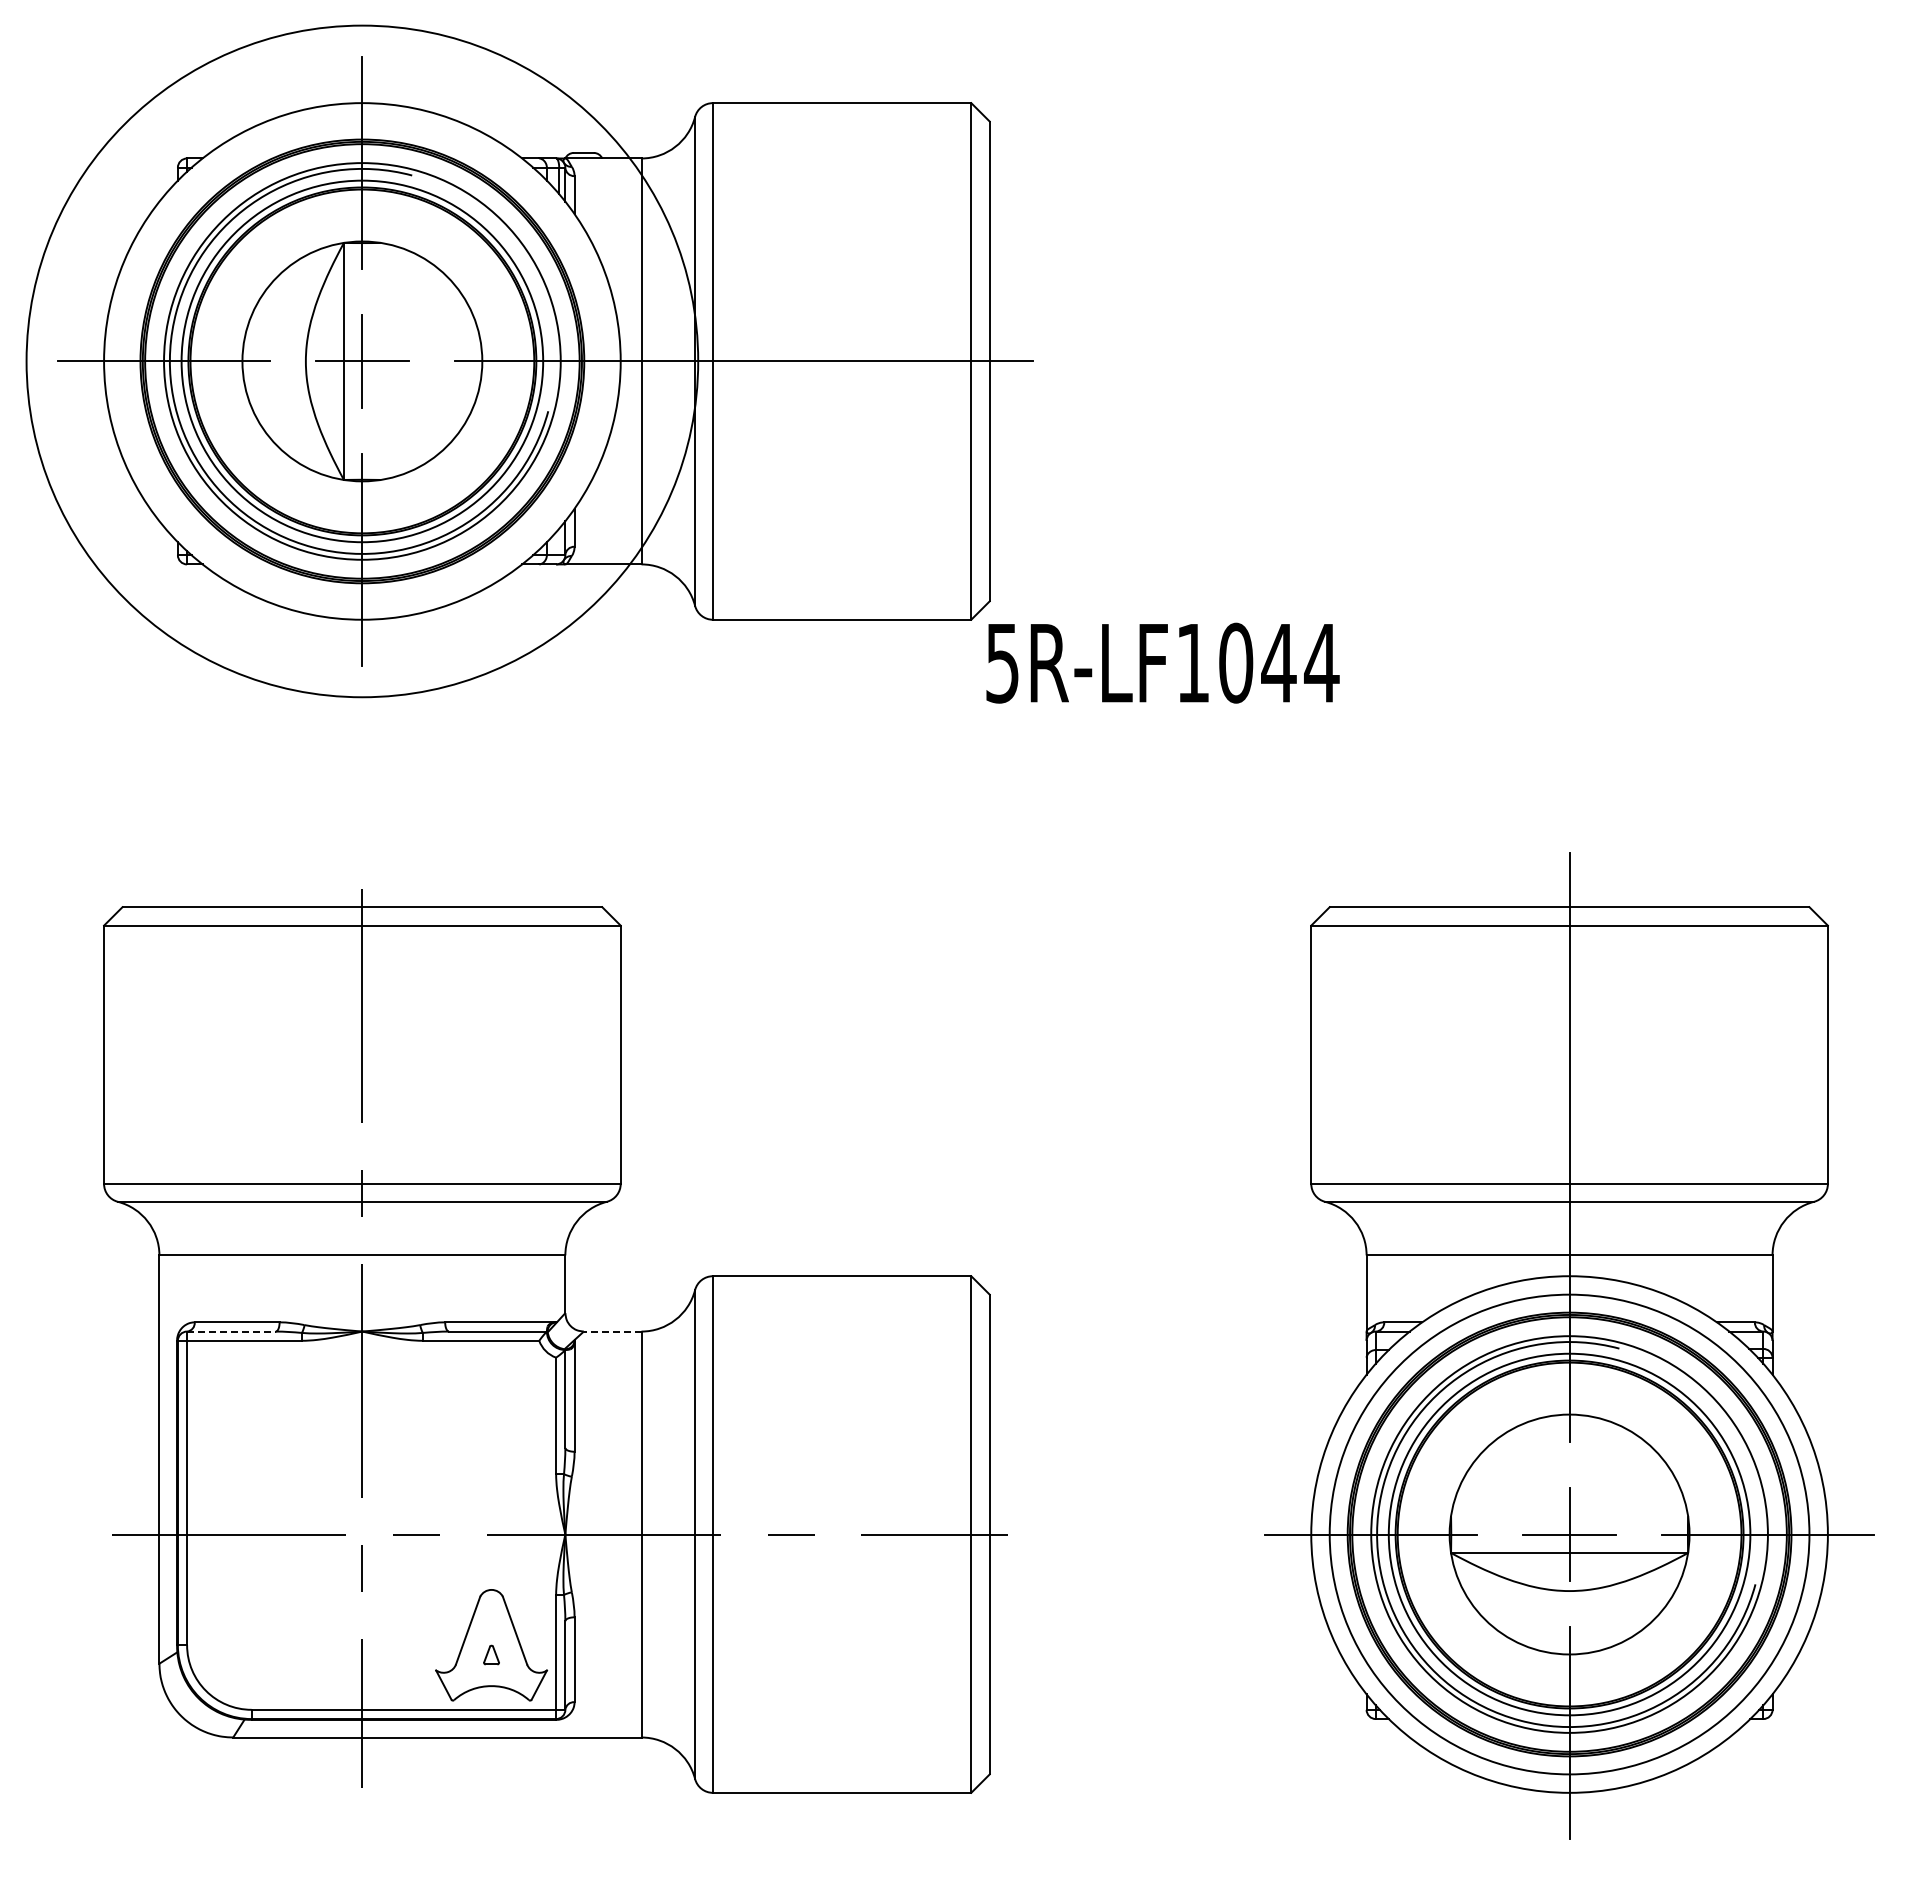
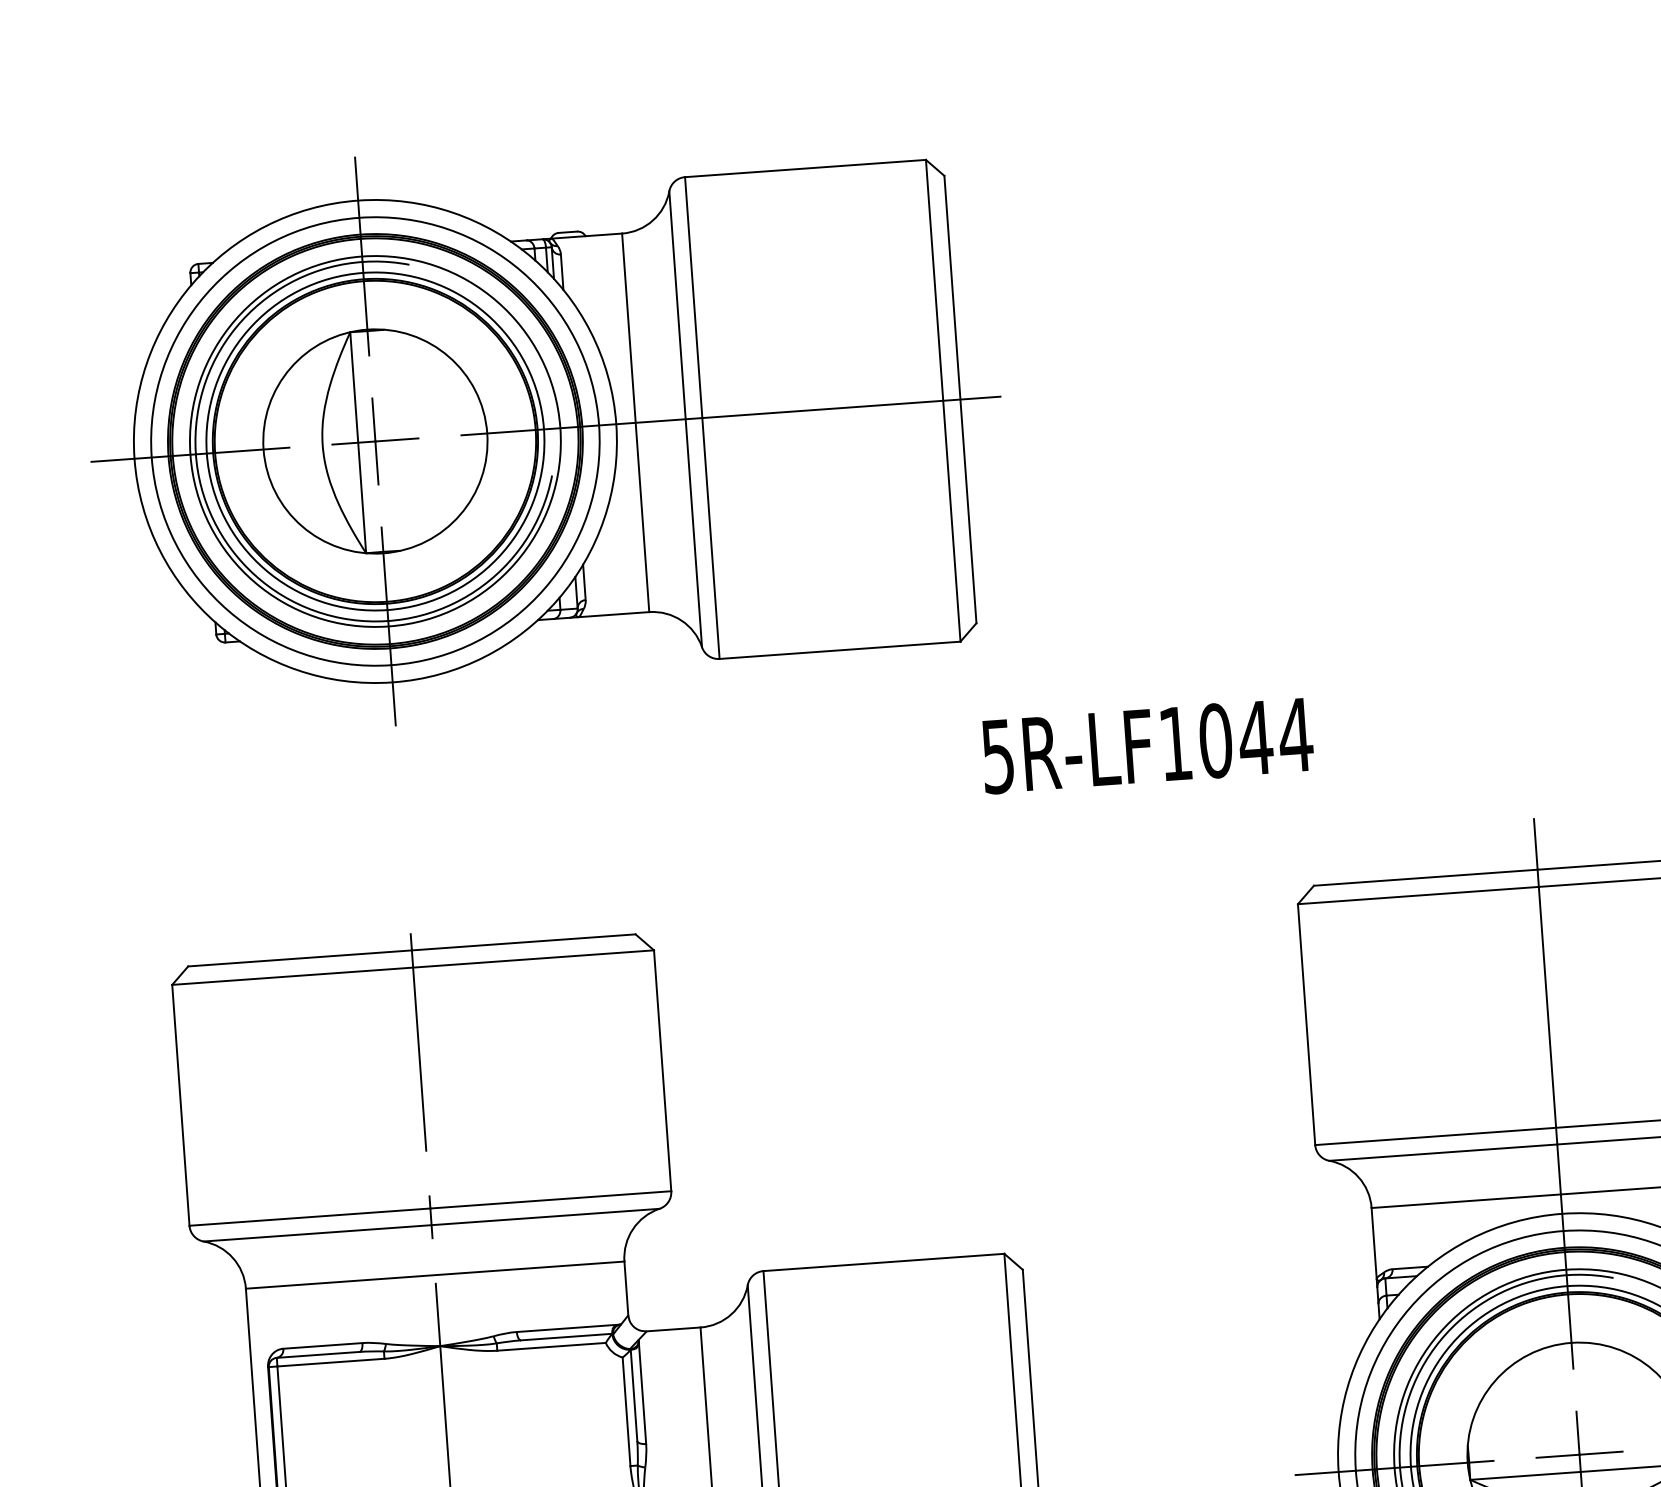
circle: (362, 361) -> (375, 441), size x0.71
text: (1162, 662) -> (1147, 745), moved
line: (231, 1331) -> (318, 1354), dashed -> solid
line: (612, 1331) -> (673, 1329), dashed -> solid

